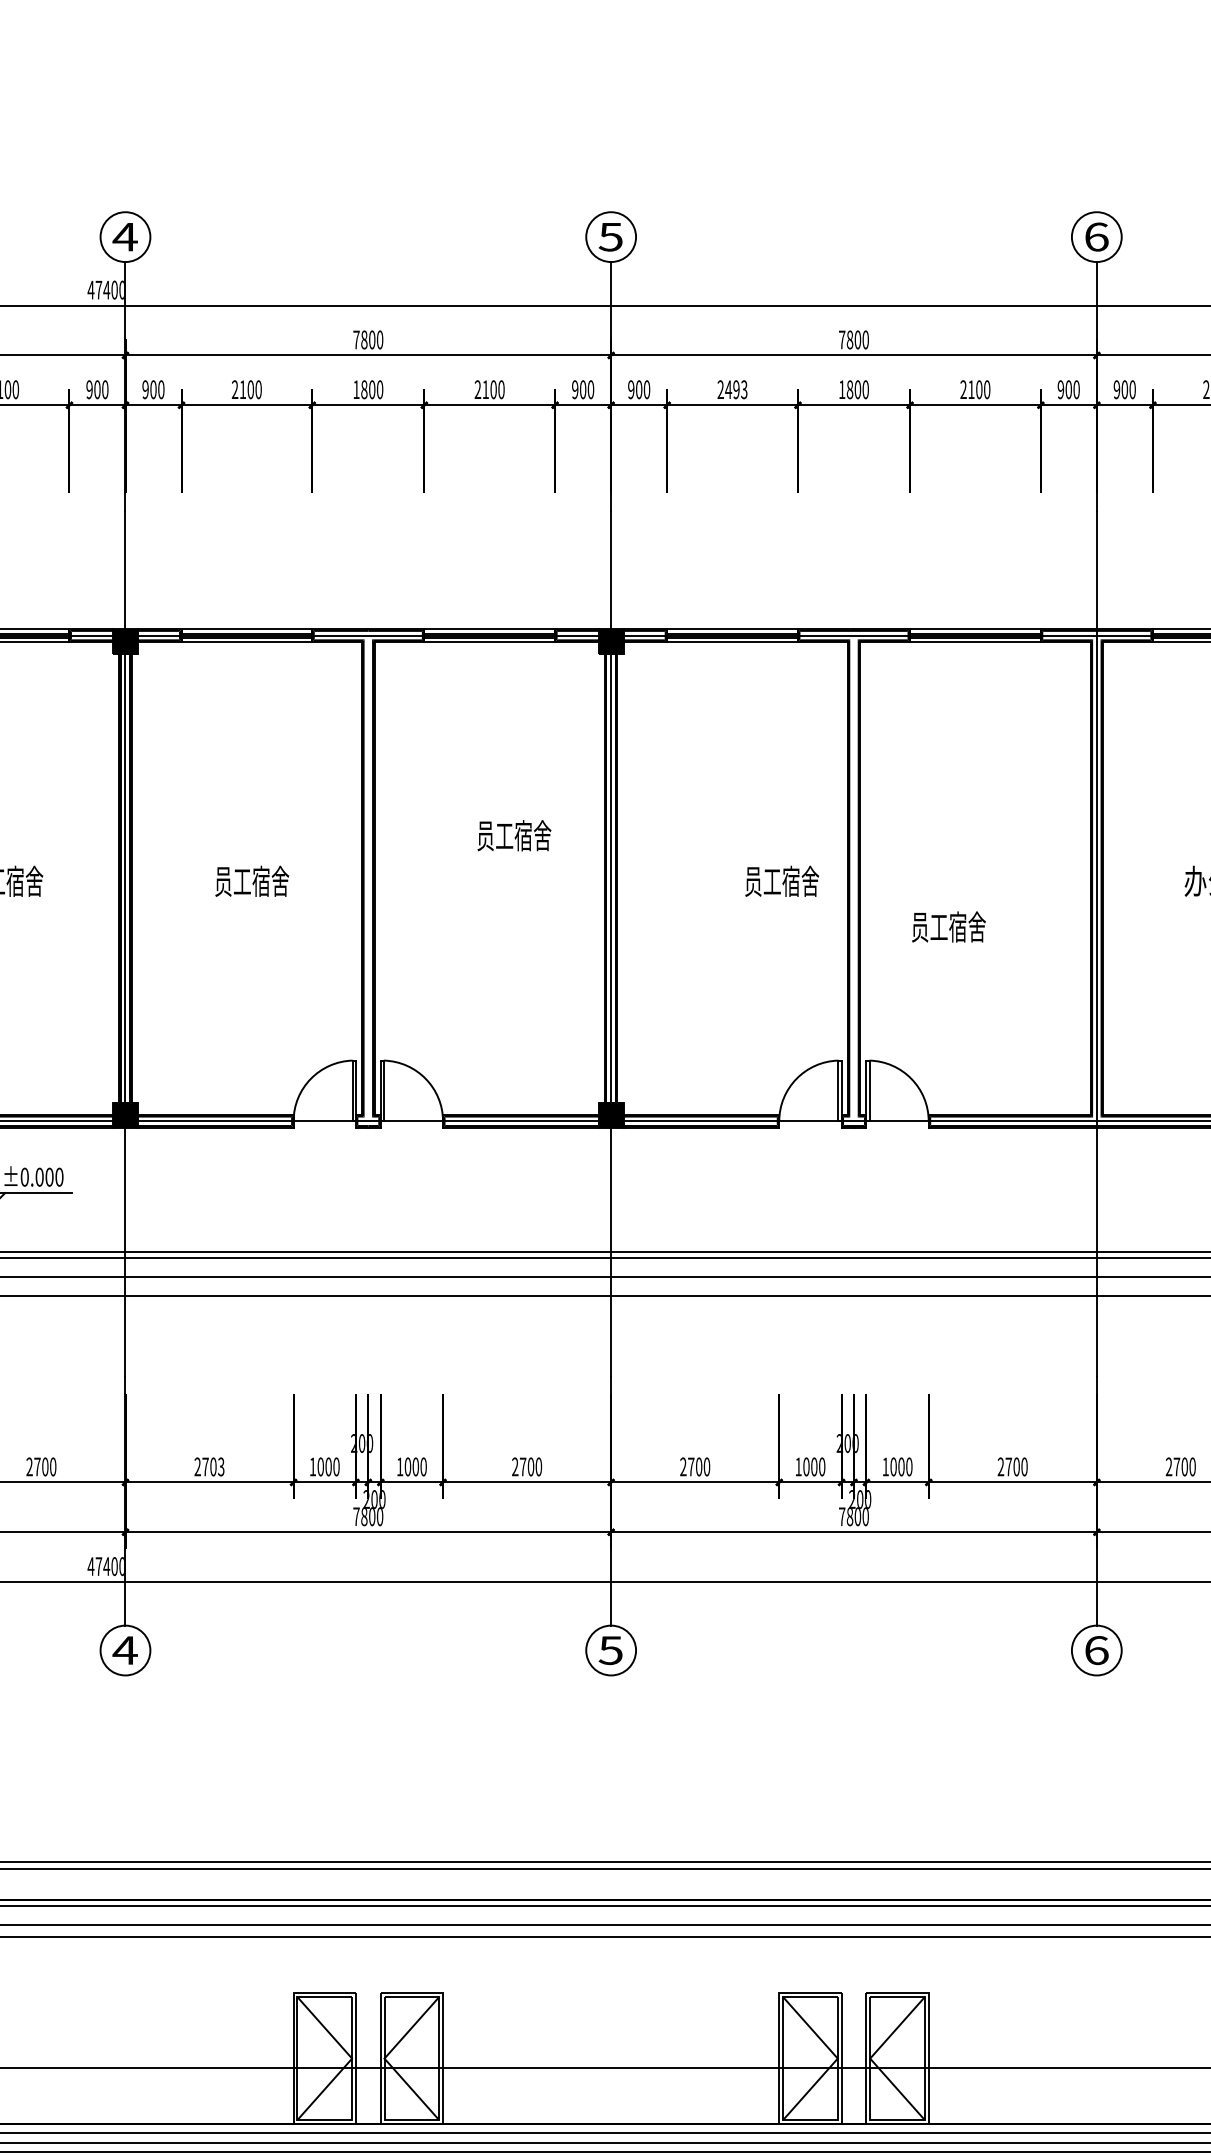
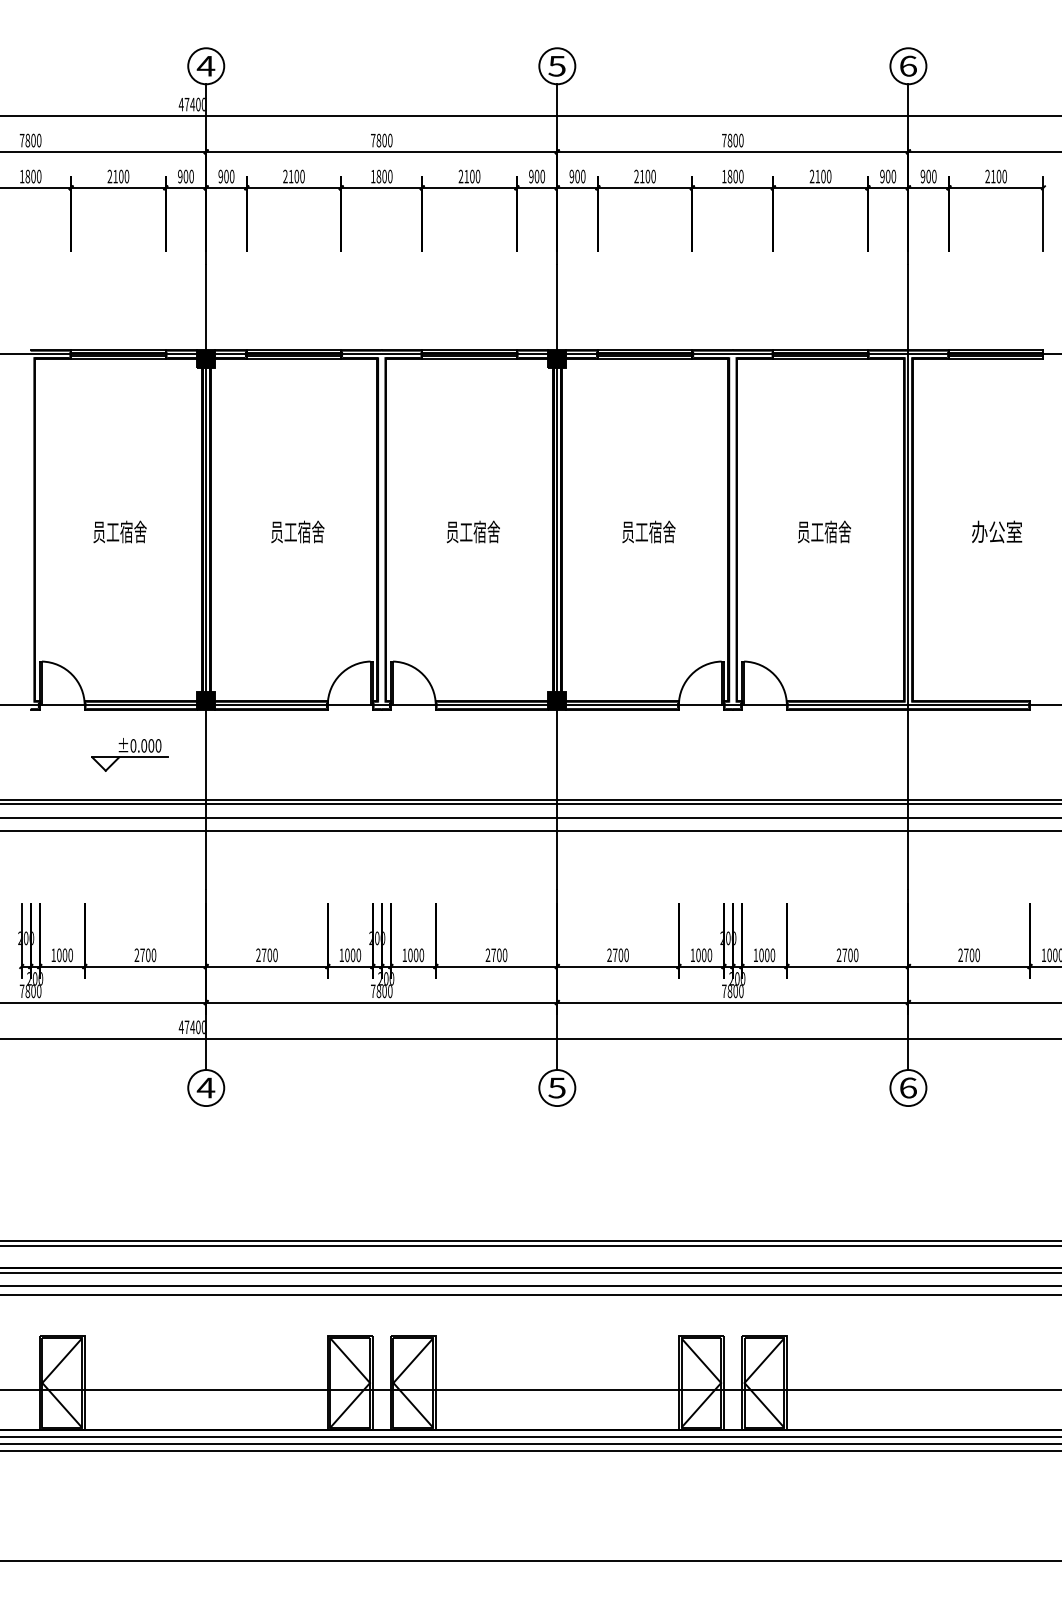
text: (735, 389) -> (647, 176), 2493 -> 2100
text: (514, 835) -> (473, 531), moved
text: (781, 880) -> (648, 531), moved
text: (948, 926) -> (824, 531), moved
text: (221, 1465) -> (275, 954), 2703 -> 2700

